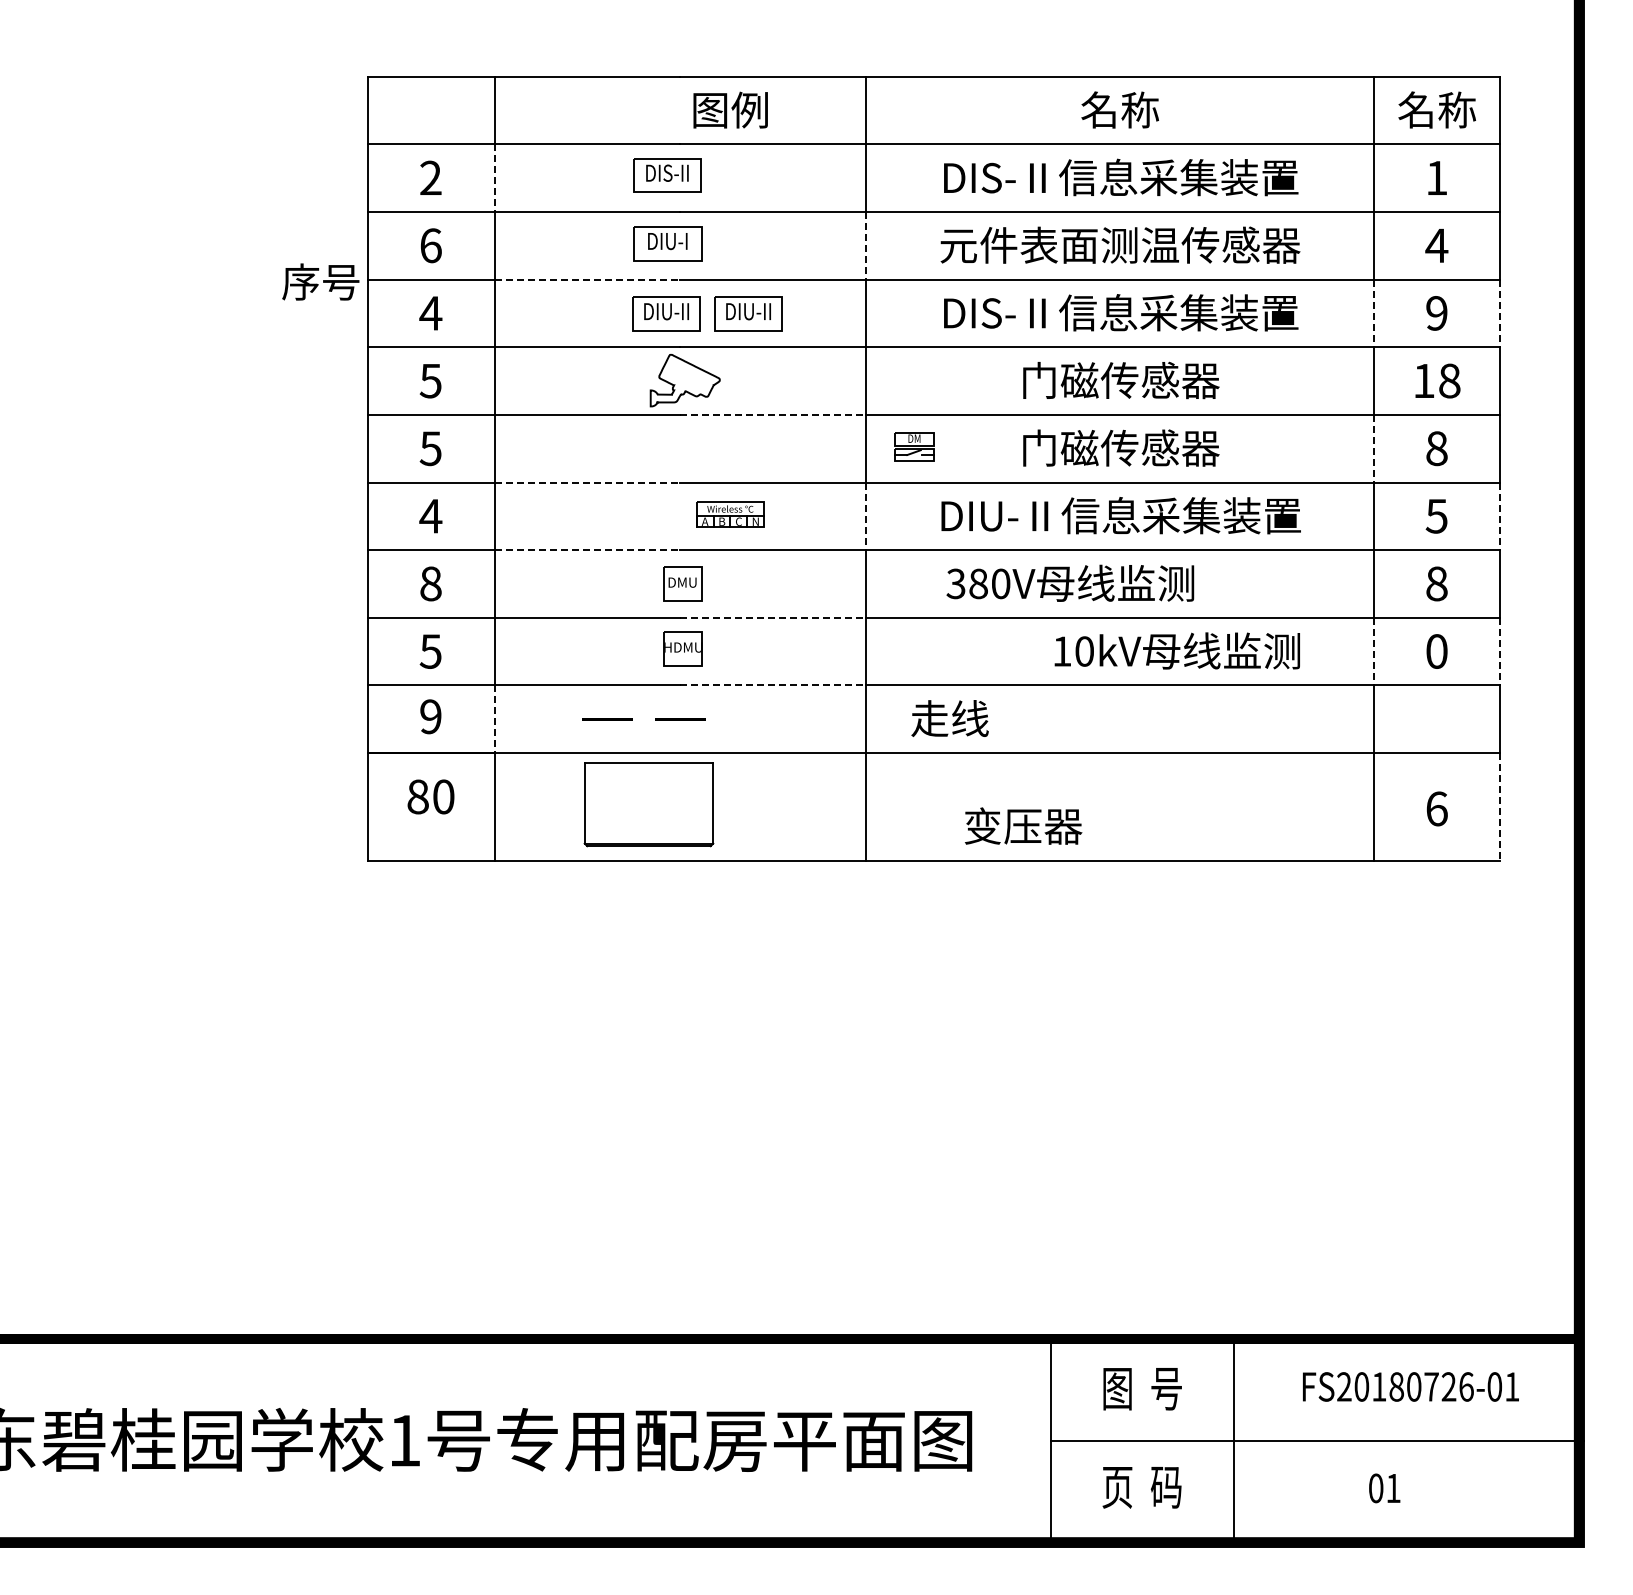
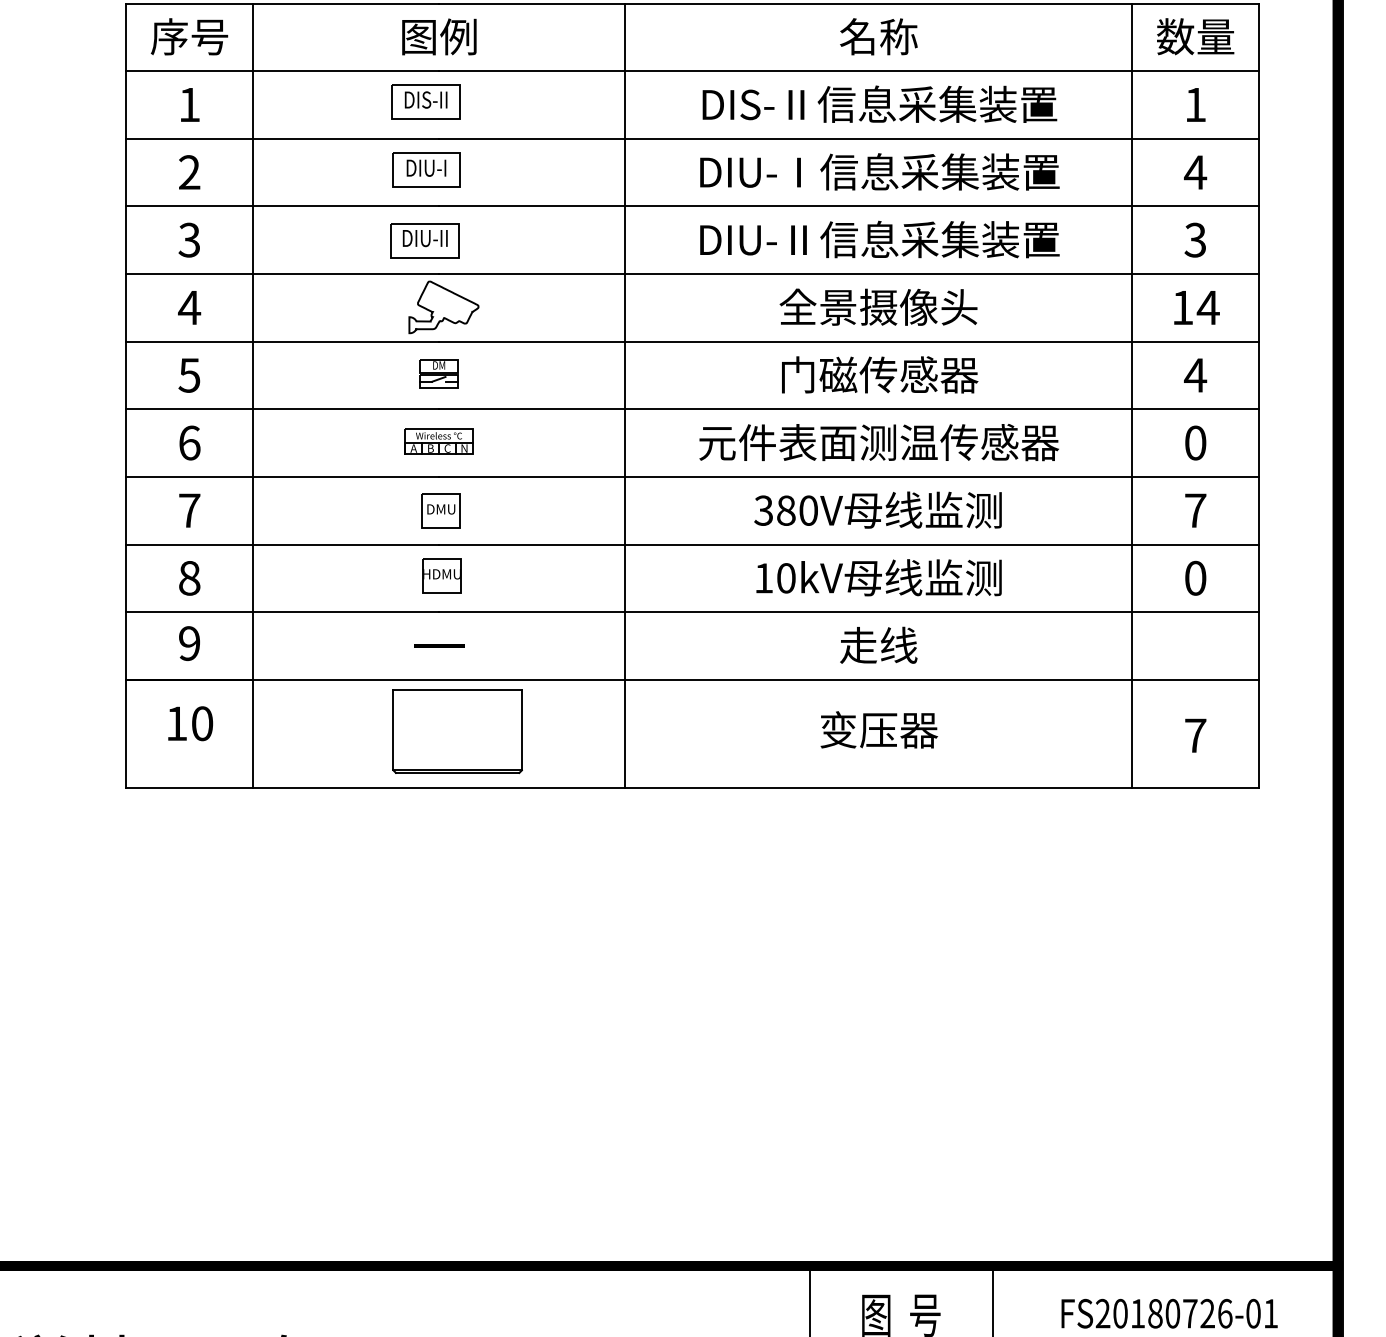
text: (730, 109) -> (439, 36), moved
text: (1437, 109) -> (1196, 36), 名称 -> 数量
text: (430, 177) -> (189, 104), 2 -> 1
line: (494, 178) -> (253, 105), dashed -> solid
text: (1120, 244) -> (879, 171), 元件表面测温传感器 -> DIU-Ⅰ信息采集装置
text: (430, 245) -> (189, 172), 6 -> 2
line: (866, 245) -> (625, 172), dashed -> solid
line: (587, 279) -> (346, 206), dashed -> solid
text: (320, 281) -> (189, 36), moved
text: (1120, 312) -> (879, 239), DIS-Ⅱ信息采集装置 -> DIU-Ⅱ信息采集装置
text: (430, 313) -> (189, 240), 4 -> 3
part: (748, 313) -> (507, 240), removed
line: (1373, 313) -> (1132, 240), dashed -> solid
text: (1436, 313) -> (1195, 240), 9 -> 3
line: (1500, 313) -> (1259, 240), dashed -> solid
text: (1120, 380) -> (879, 307), 门磁传感器 -> 全景摄像头
text: (1449, 380) -> (1208, 307), 18 -> 14
text: (430, 381) -> (189, 308), 5 -> 4
line: (773, 414) -> (532, 341), dashed -> solid
part: (914, 446) -> (439, 373), moved
line: (1373, 448) -> (1132, 375), dashed -> solid
text: (1436, 448) -> (1195, 375), 8 -> 4
line: (587, 482) -> (346, 409), dashed -> solid
part: (730, 514) -> (439, 441), moved
text: (430, 515) -> (189, 442), 4 -> 6
text: (1120, 515) -> (879, 442), DIU-Ⅱ信息采集装置 -> 元件表面测温传感器
text: (1436, 515) -> (1195, 442), 5 -> 0
line: (866, 516) -> (625, 443), dashed -> solid
line: (1500, 516) -> (1259, 443), dashed -> solid
line: (587, 550) -> (346, 477), dashed -> solid
text: (1070, 582) -> (878, 509), moved
text: (430, 583) -> (189, 510), 8 -> 7
text: (1436, 583) -> (1195, 510), 8 -> 7
line: (773, 617) -> (532, 544), dashed -> solid
text: (1176, 650) -> (878, 577), moved
text: (430, 651) -> (189, 578), 5 -> 8
line: (1373, 651) -> (1132, 578), dashed -> solid
line: (1500, 651) -> (1259, 578), dashed -> solid
line: (773, 685) -> (532, 612), dashed -> solid
text: (949, 718) -> (878, 645), moved
line: (494, 719) -> (253, 646), dashed -> solid
line: (607, 719) -> (366, 646), removed
text: (417, 796) -> (176, 723), 80 -> 10
part: (648, 804) -> (457, 731), moved
line: (1500, 807) -> (1259, 734), dashed -> solid
text: (1436, 808) -> (1195, 735), 6 -> 7
text: (1023, 825) -> (879, 729), moved

